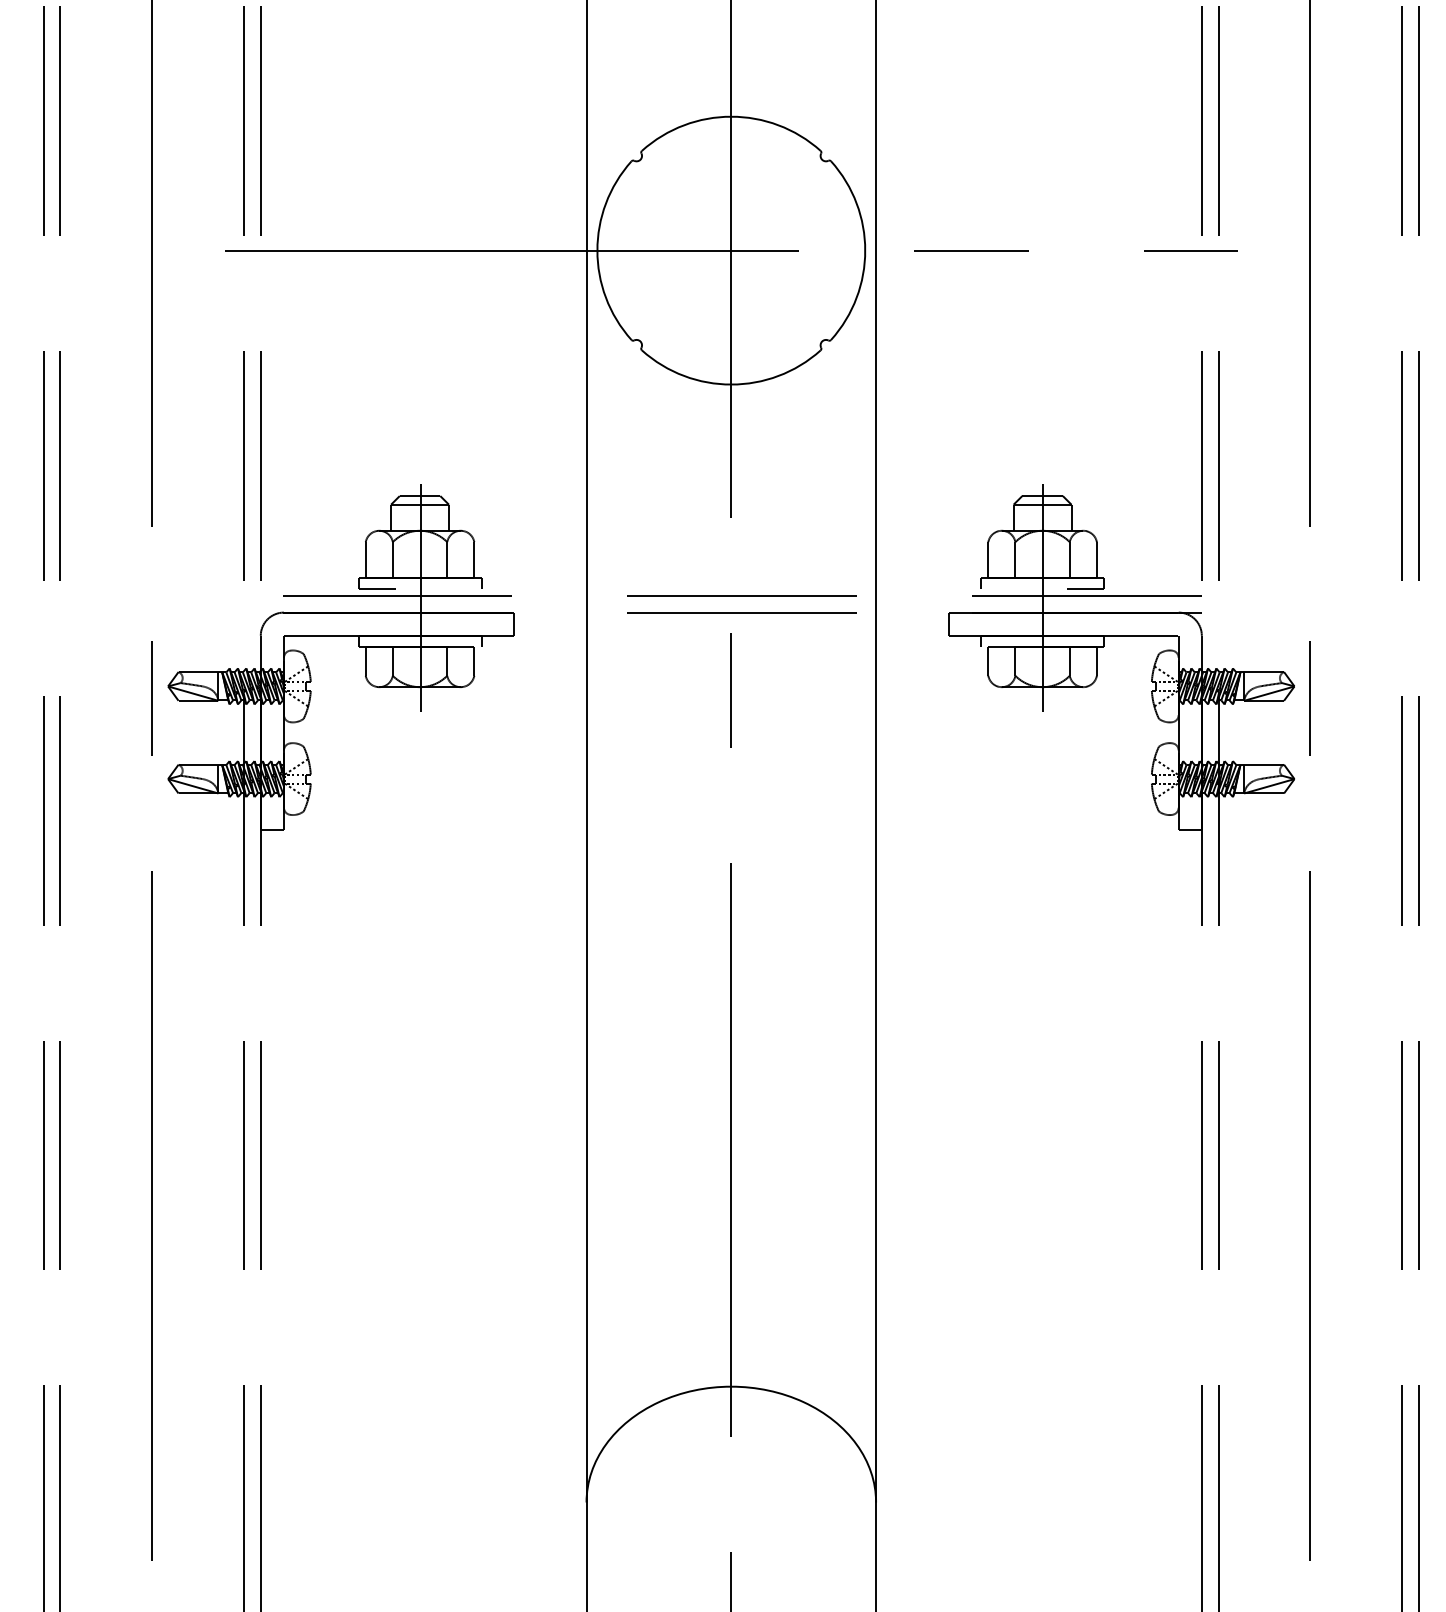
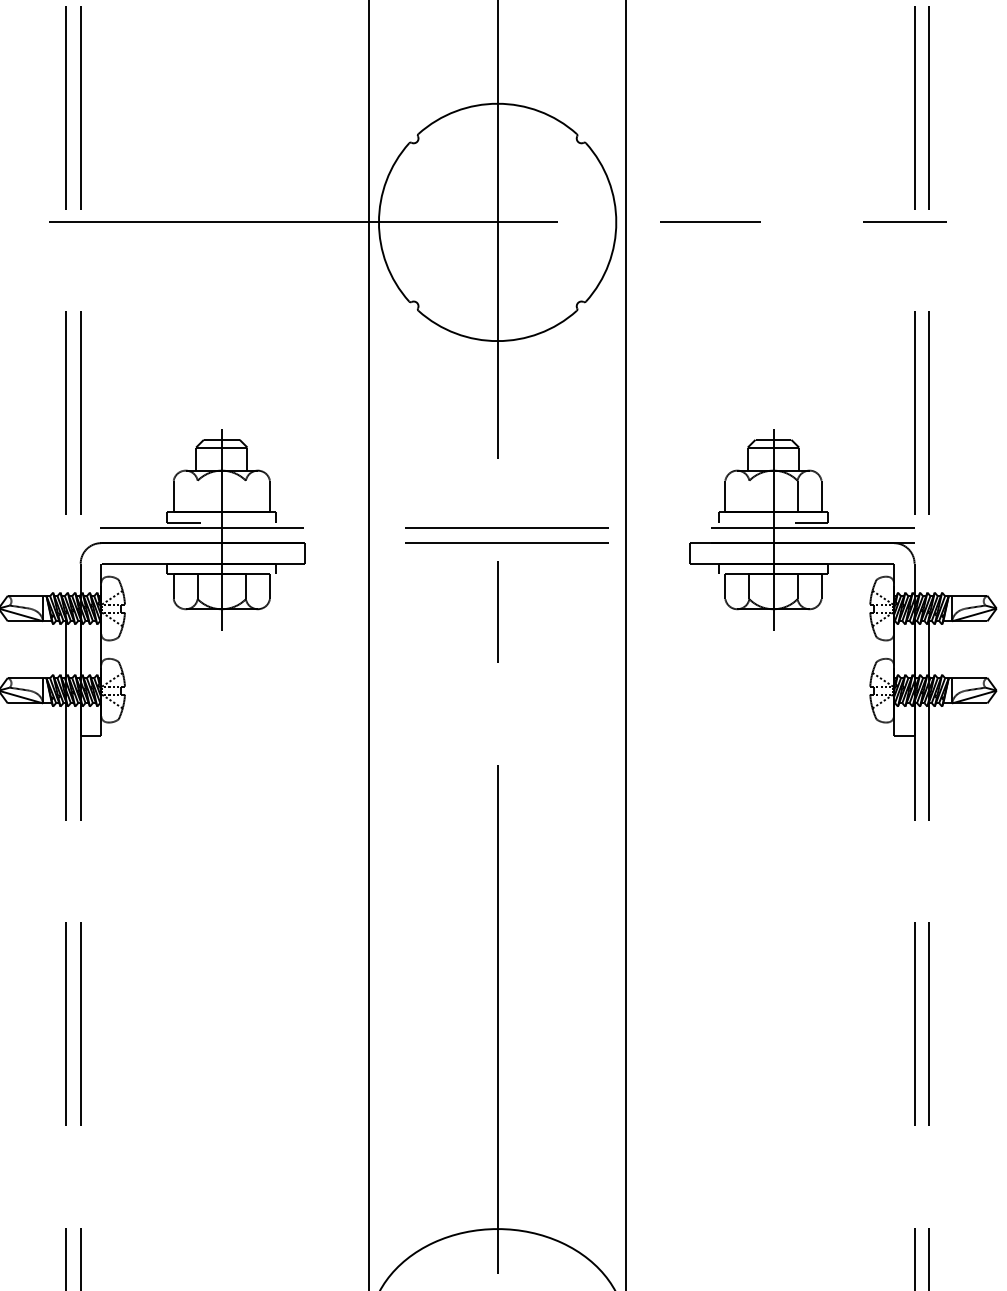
line: (392, 559) -> (197, 496), removed
line: (447, 559) -> (246, 496), removed
line: (1015, 559) -> (749, 496), removed

